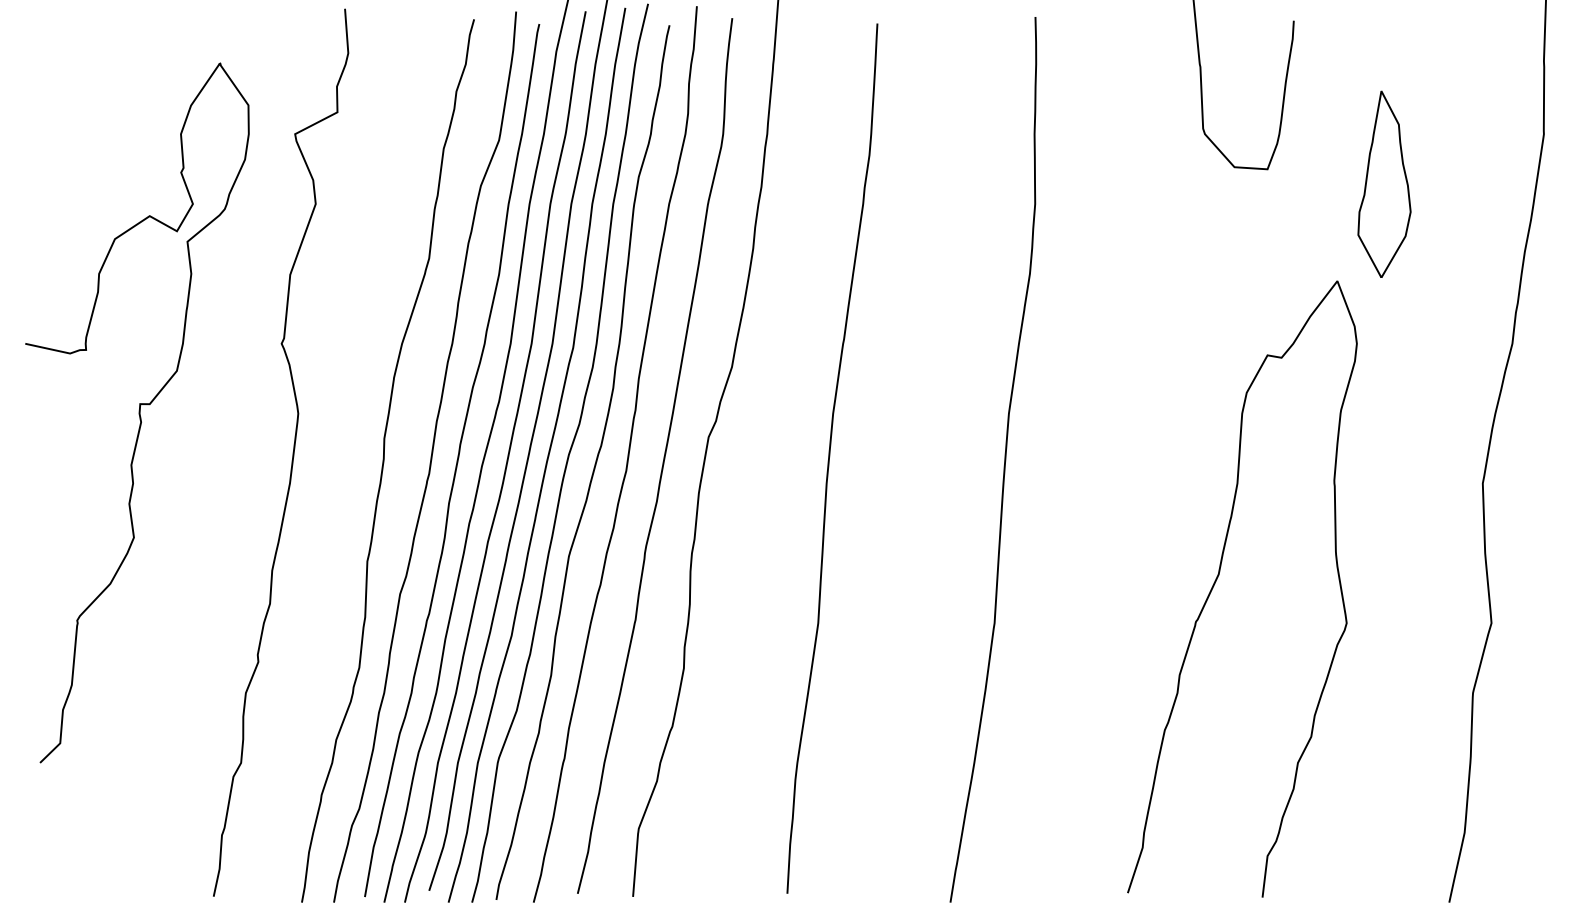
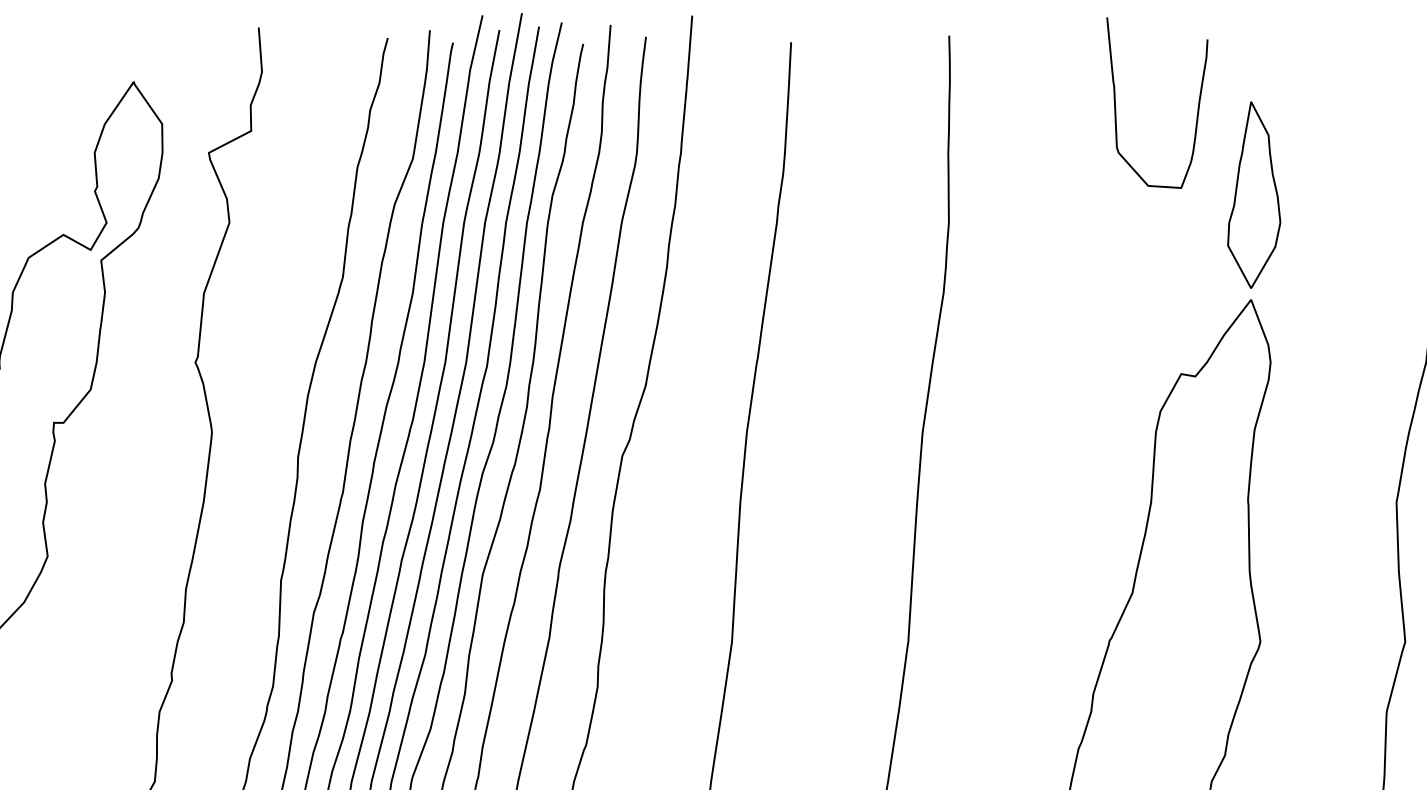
part: (1384, 183) -> (1254, 194), moved

